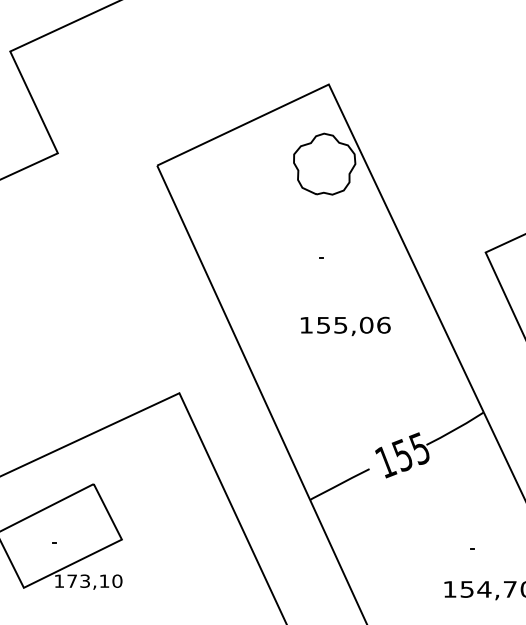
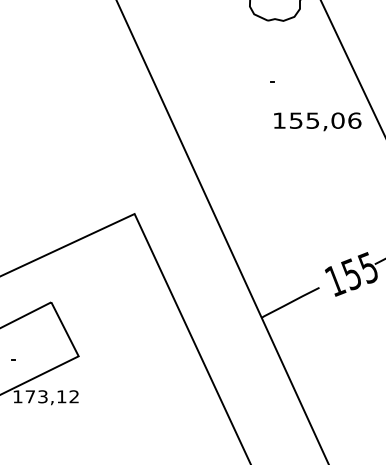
text: (345, 326) -> (317, 121), moved
text: (117, 580) -> (74, 396), 173,10 -> 173,12

